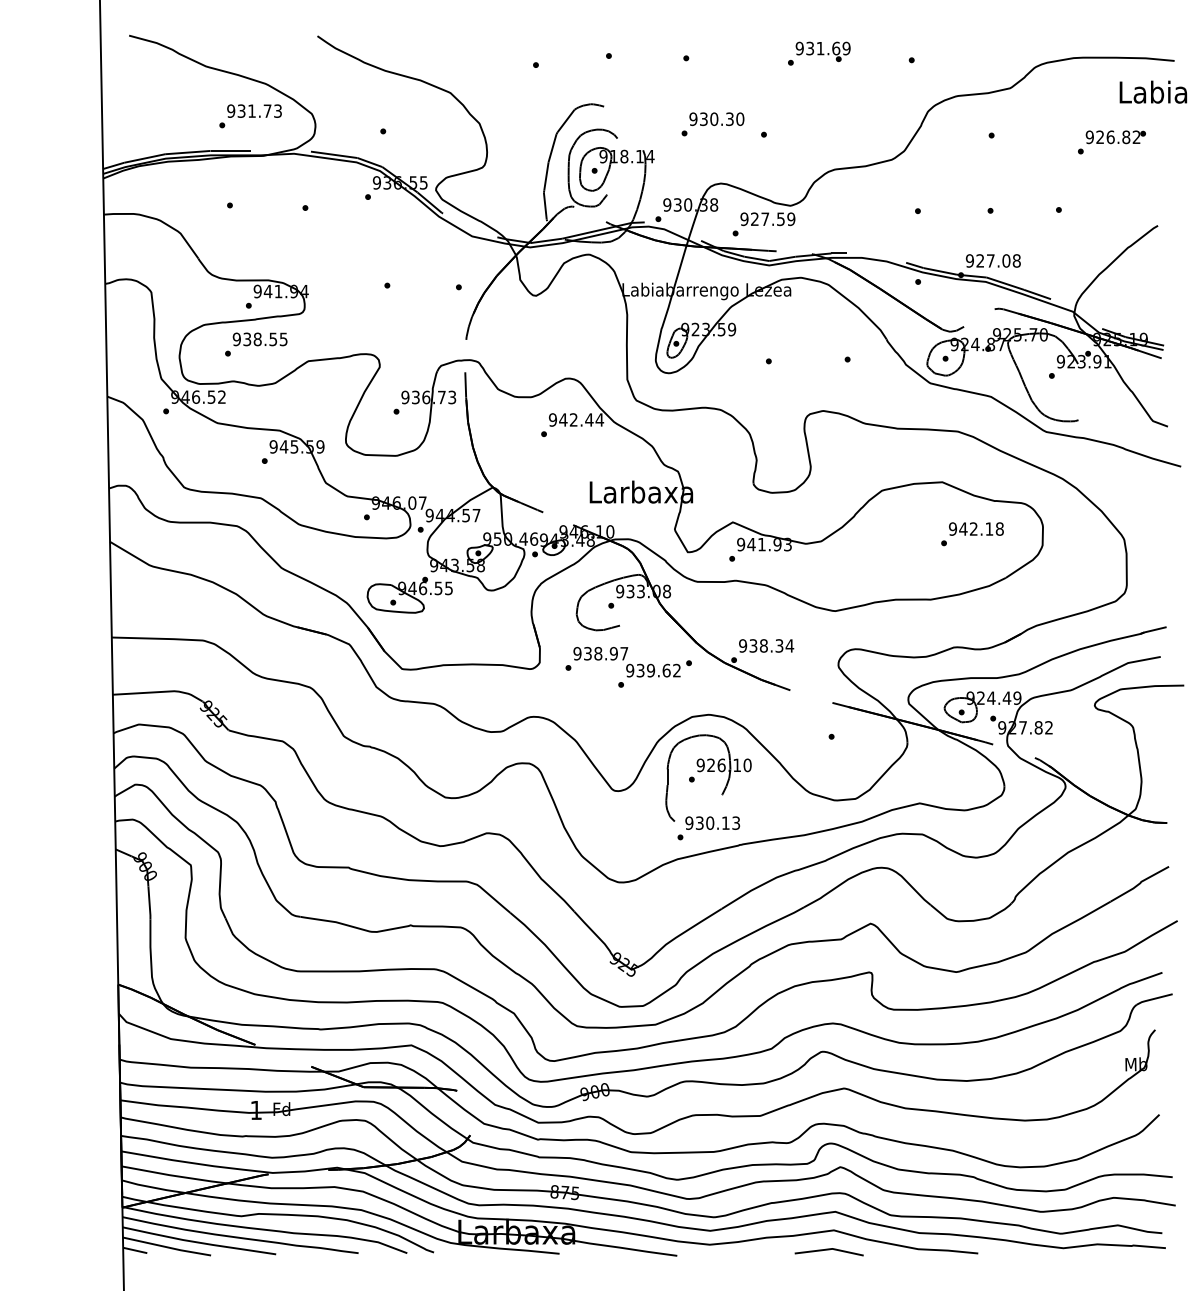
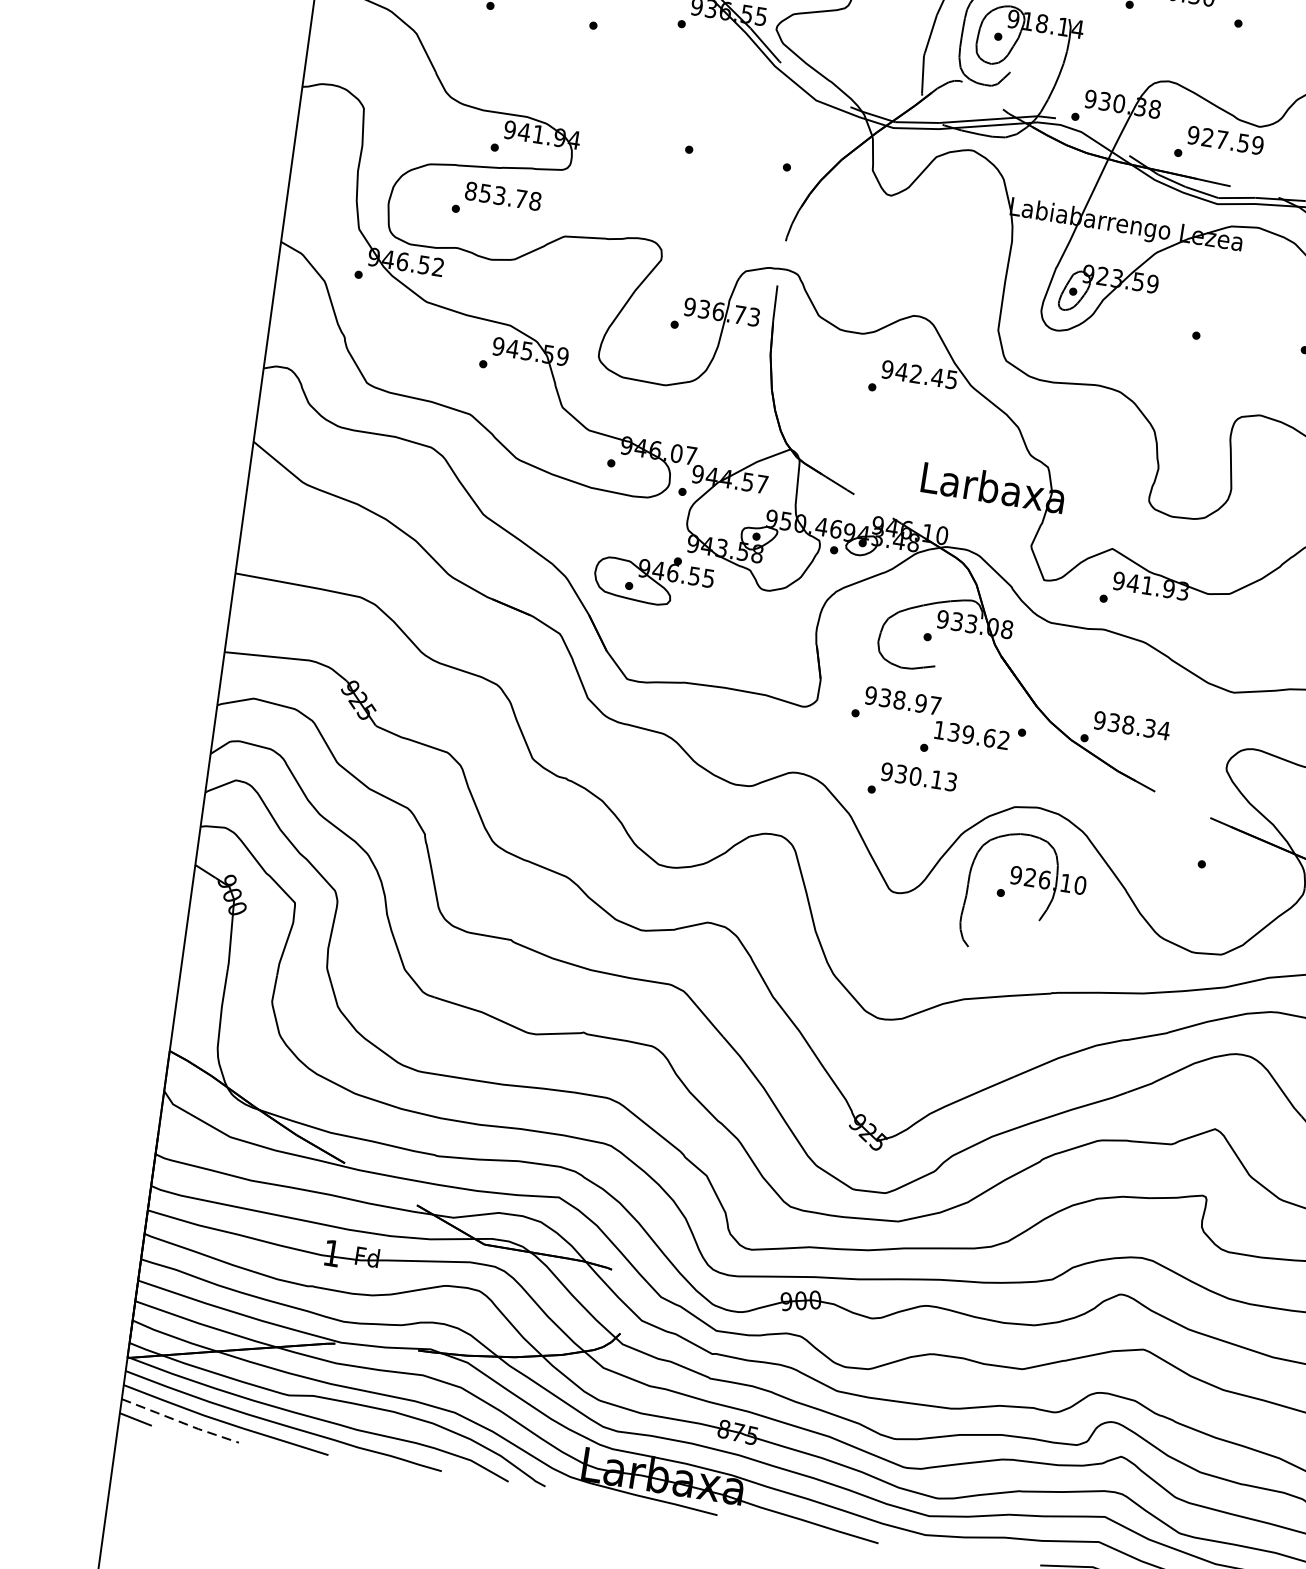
text: (259, 339) -> (502, 196), 938.55 -> 853.78
text: (599, 419) -> (951, 379), 942.44 -> 942.45
text: (630, 670) -> (940, 730), 939.62 -> 139.62
text: (708, 828) -> (912, 783), moved
line: (166, 1247) -> (179, 1422), solid -> dashed

